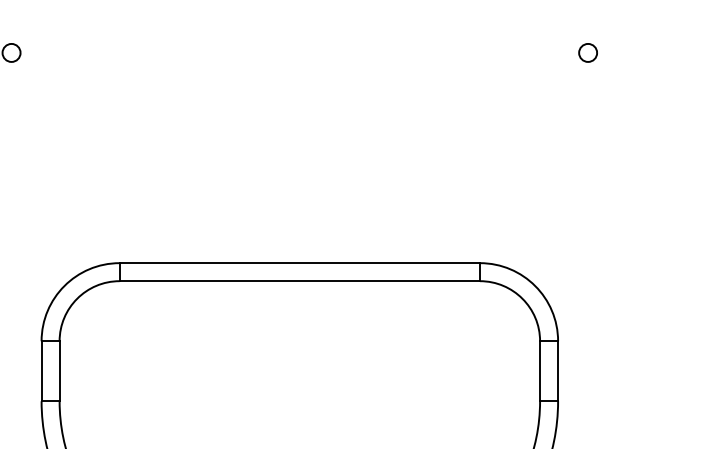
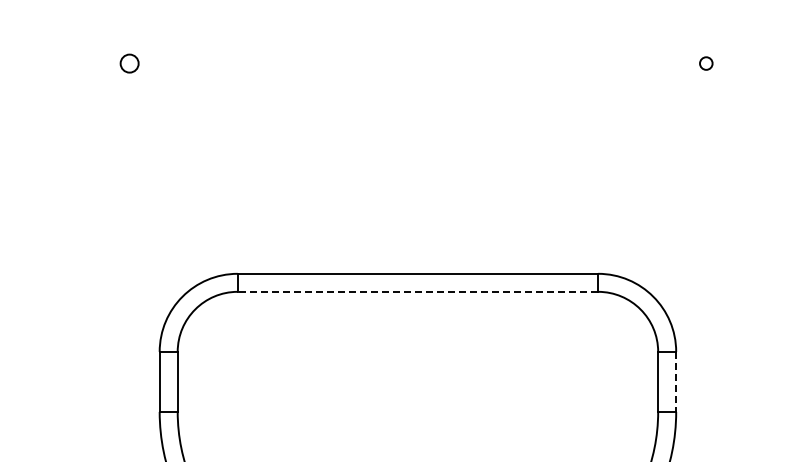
circle: (588, 52) -> (706, 63), size x0.7
line: (299, 280) -> (417, 291), solid -> dashed
line: (558, 371) -> (676, 382), solid -> dashed

